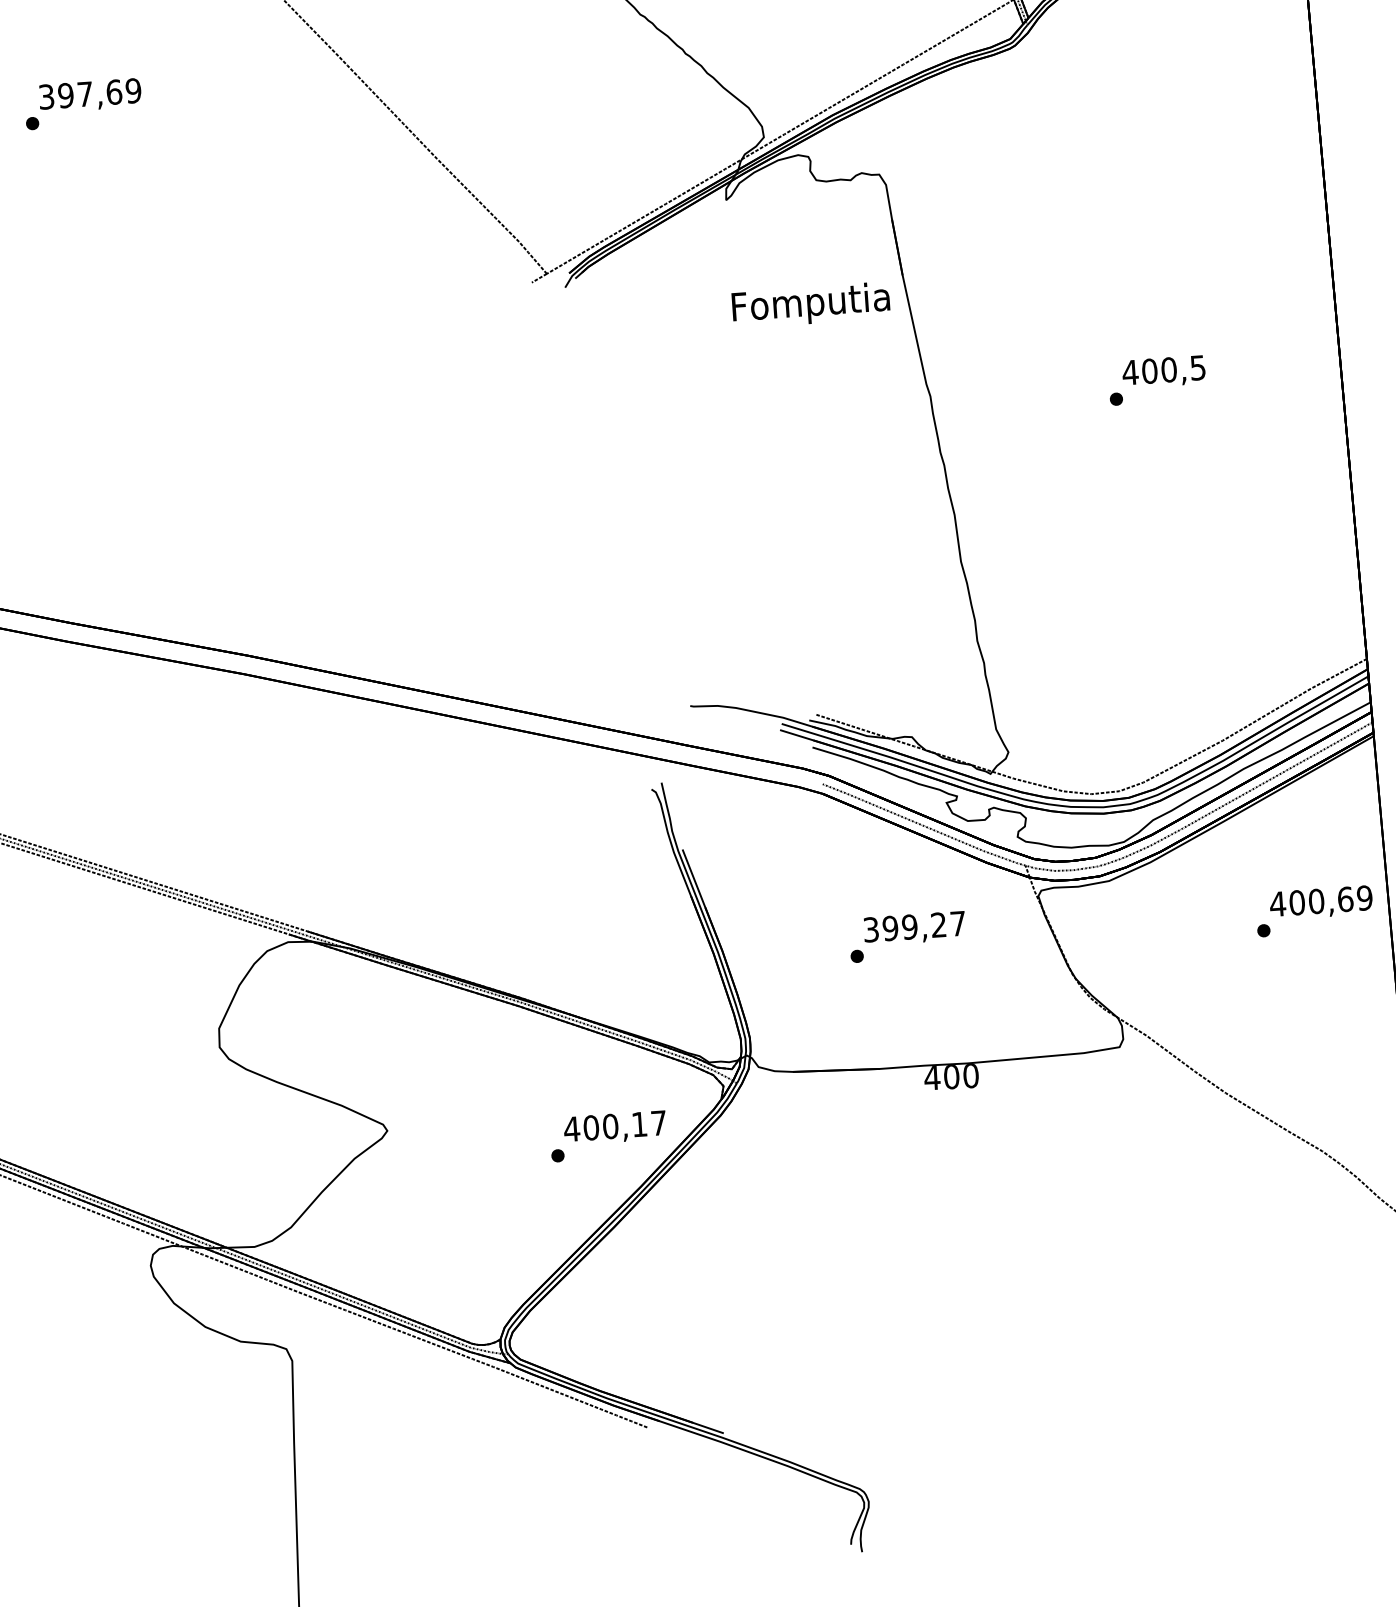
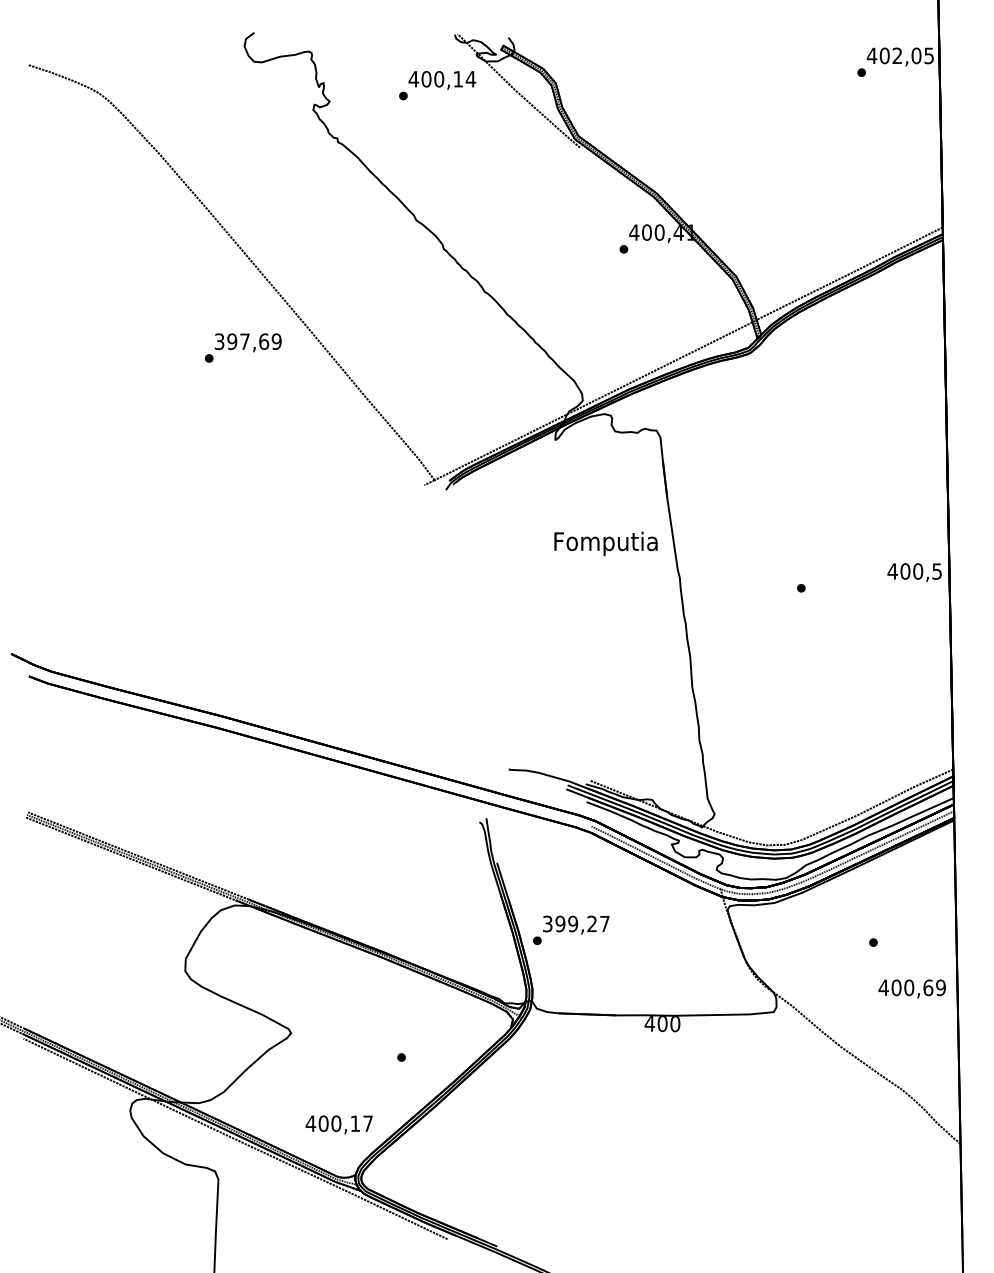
text: (83, 103) -> (243, 347), moved
text: (810, 304) -> (605, 543), moved
text: (1163, 371) -> (914, 572), moved
text: (1320, 902) -> (911, 988), moved
text: (907, 935) -> (571, 929), moved
text: (614, 1127) -> (338, 1124), moved

